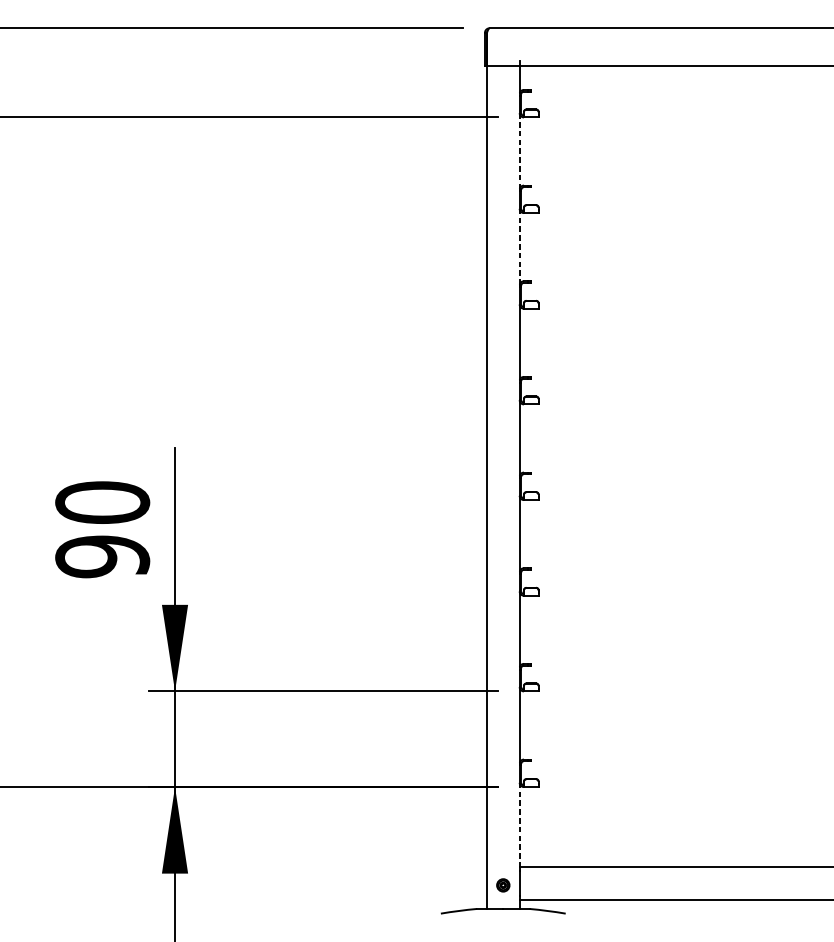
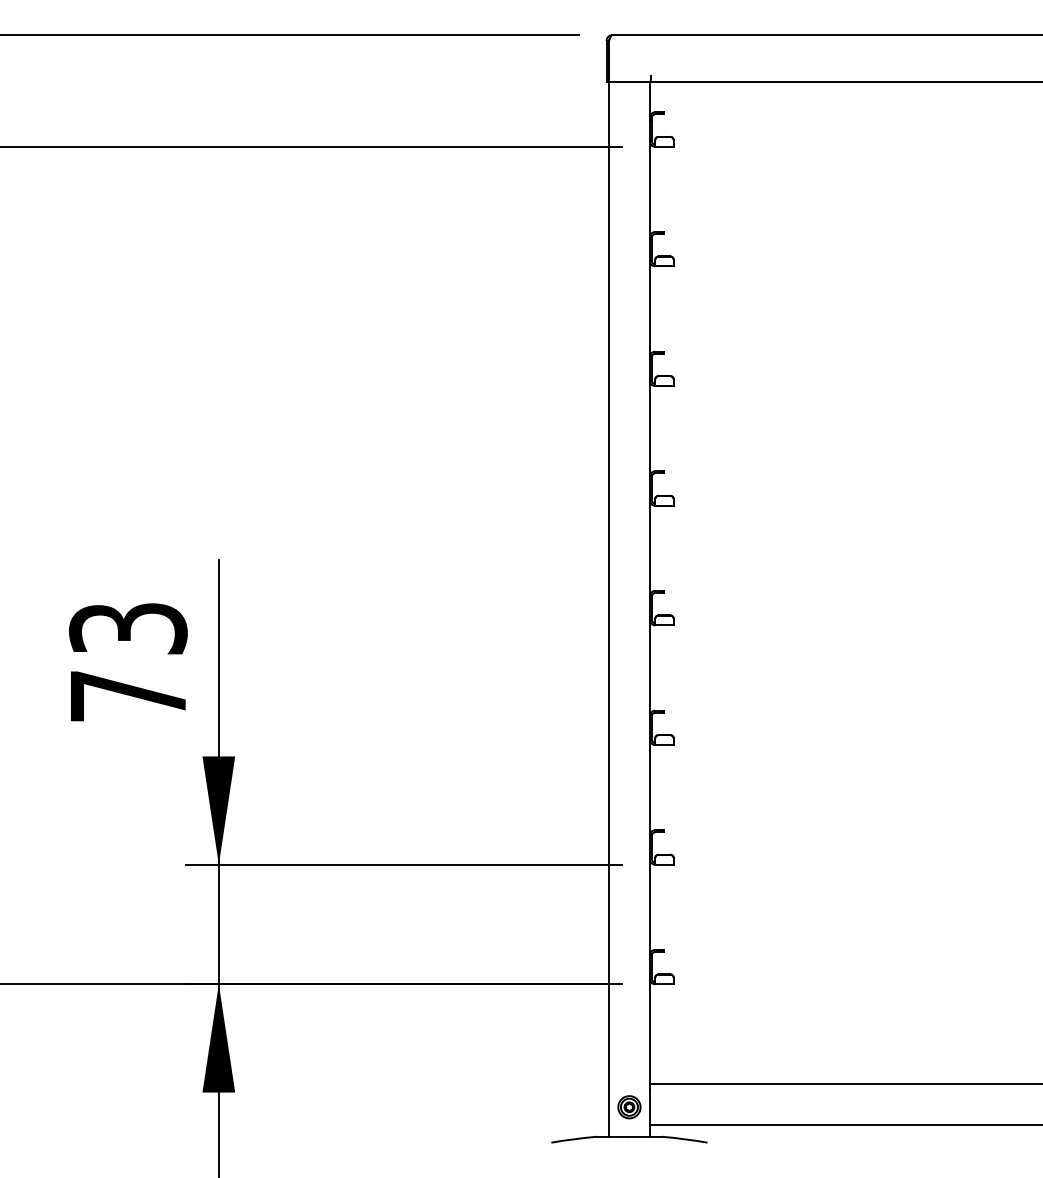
line: (519, 151) -> (649, 189), dashed -> solid
line: (519, 247) -> (649, 309), dashed -> solid
text: (101, 529) -> (127, 662), 90 -> 73
line: (519, 824) -> (649, 1031), dashed -> solid
part: (503, 885) -> (629, 1107), size x1.43

